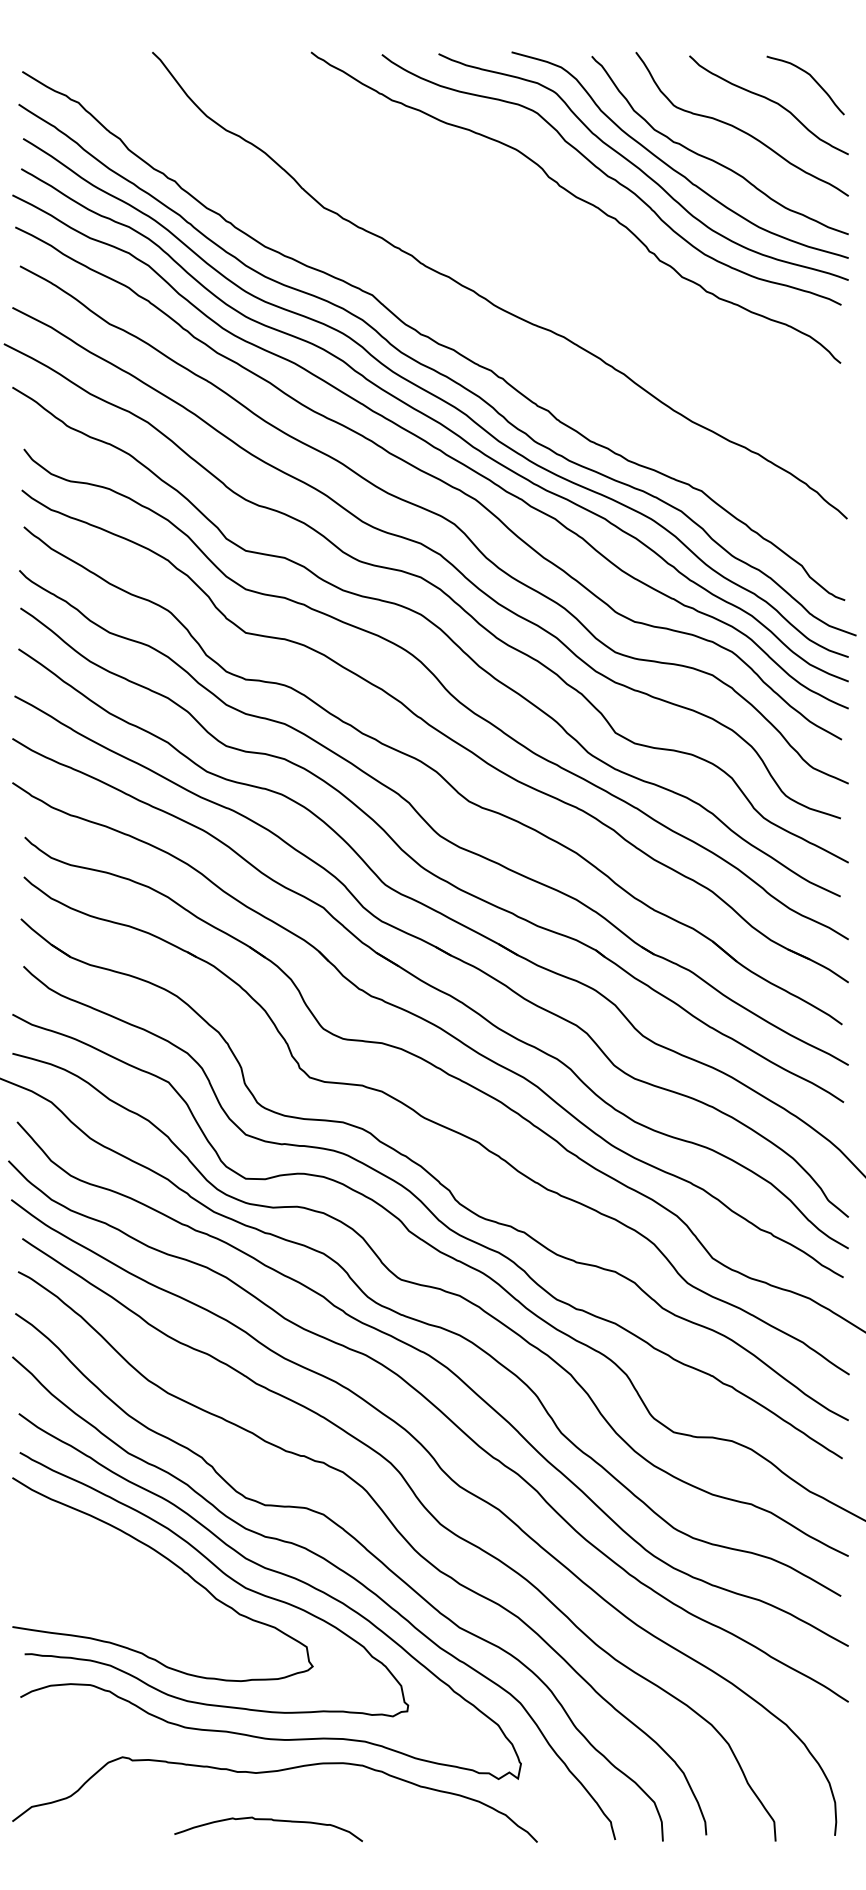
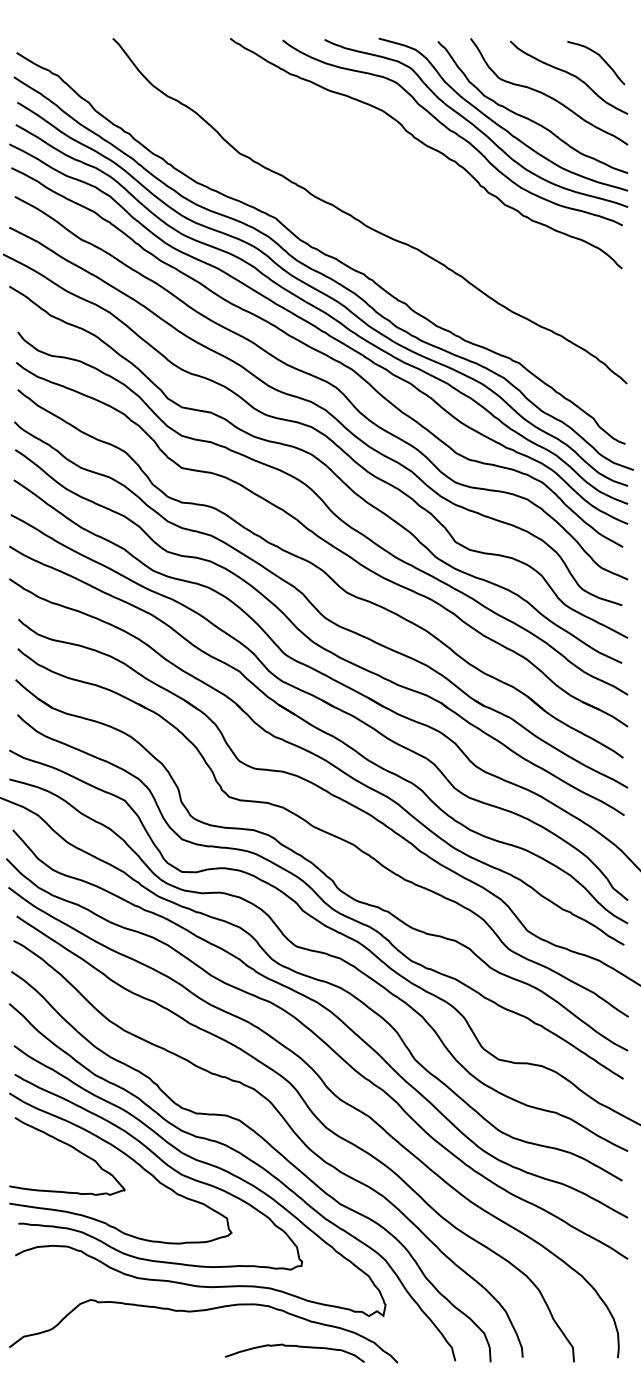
curve: (97, 1552) -> (72, 1148), added
curve: (272, 1821) -> (297, 1347), moved

